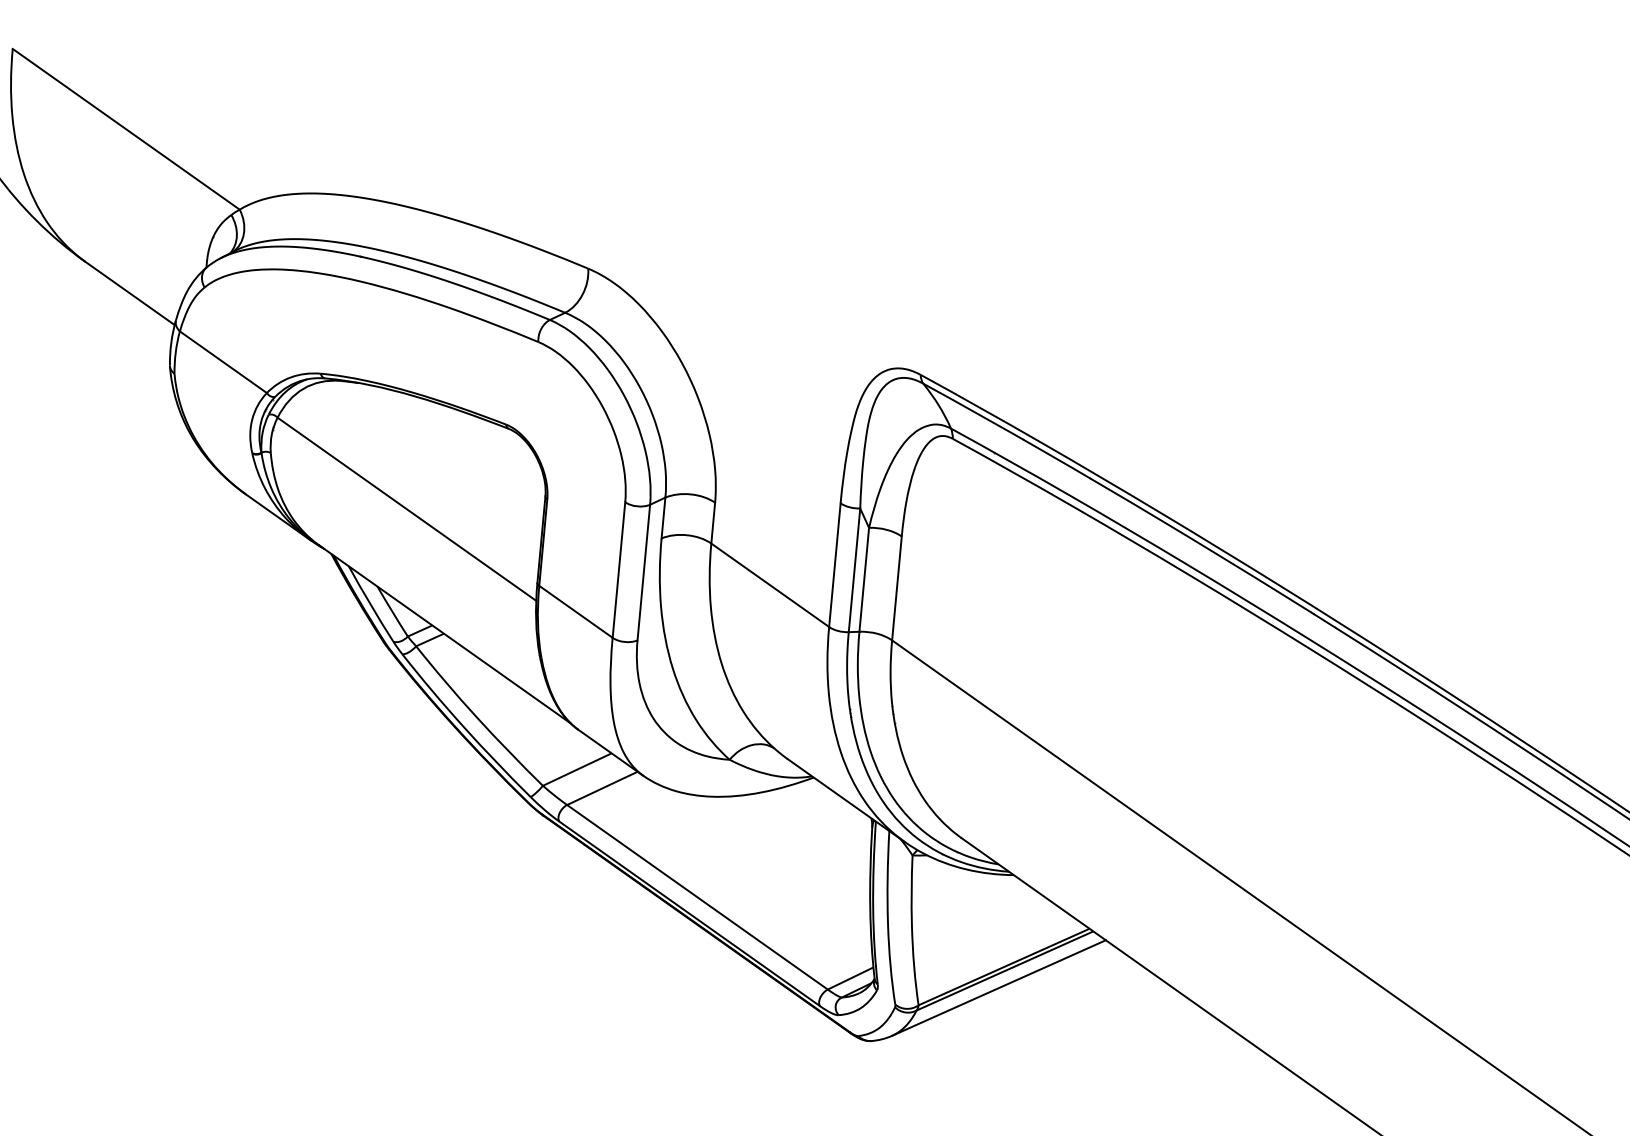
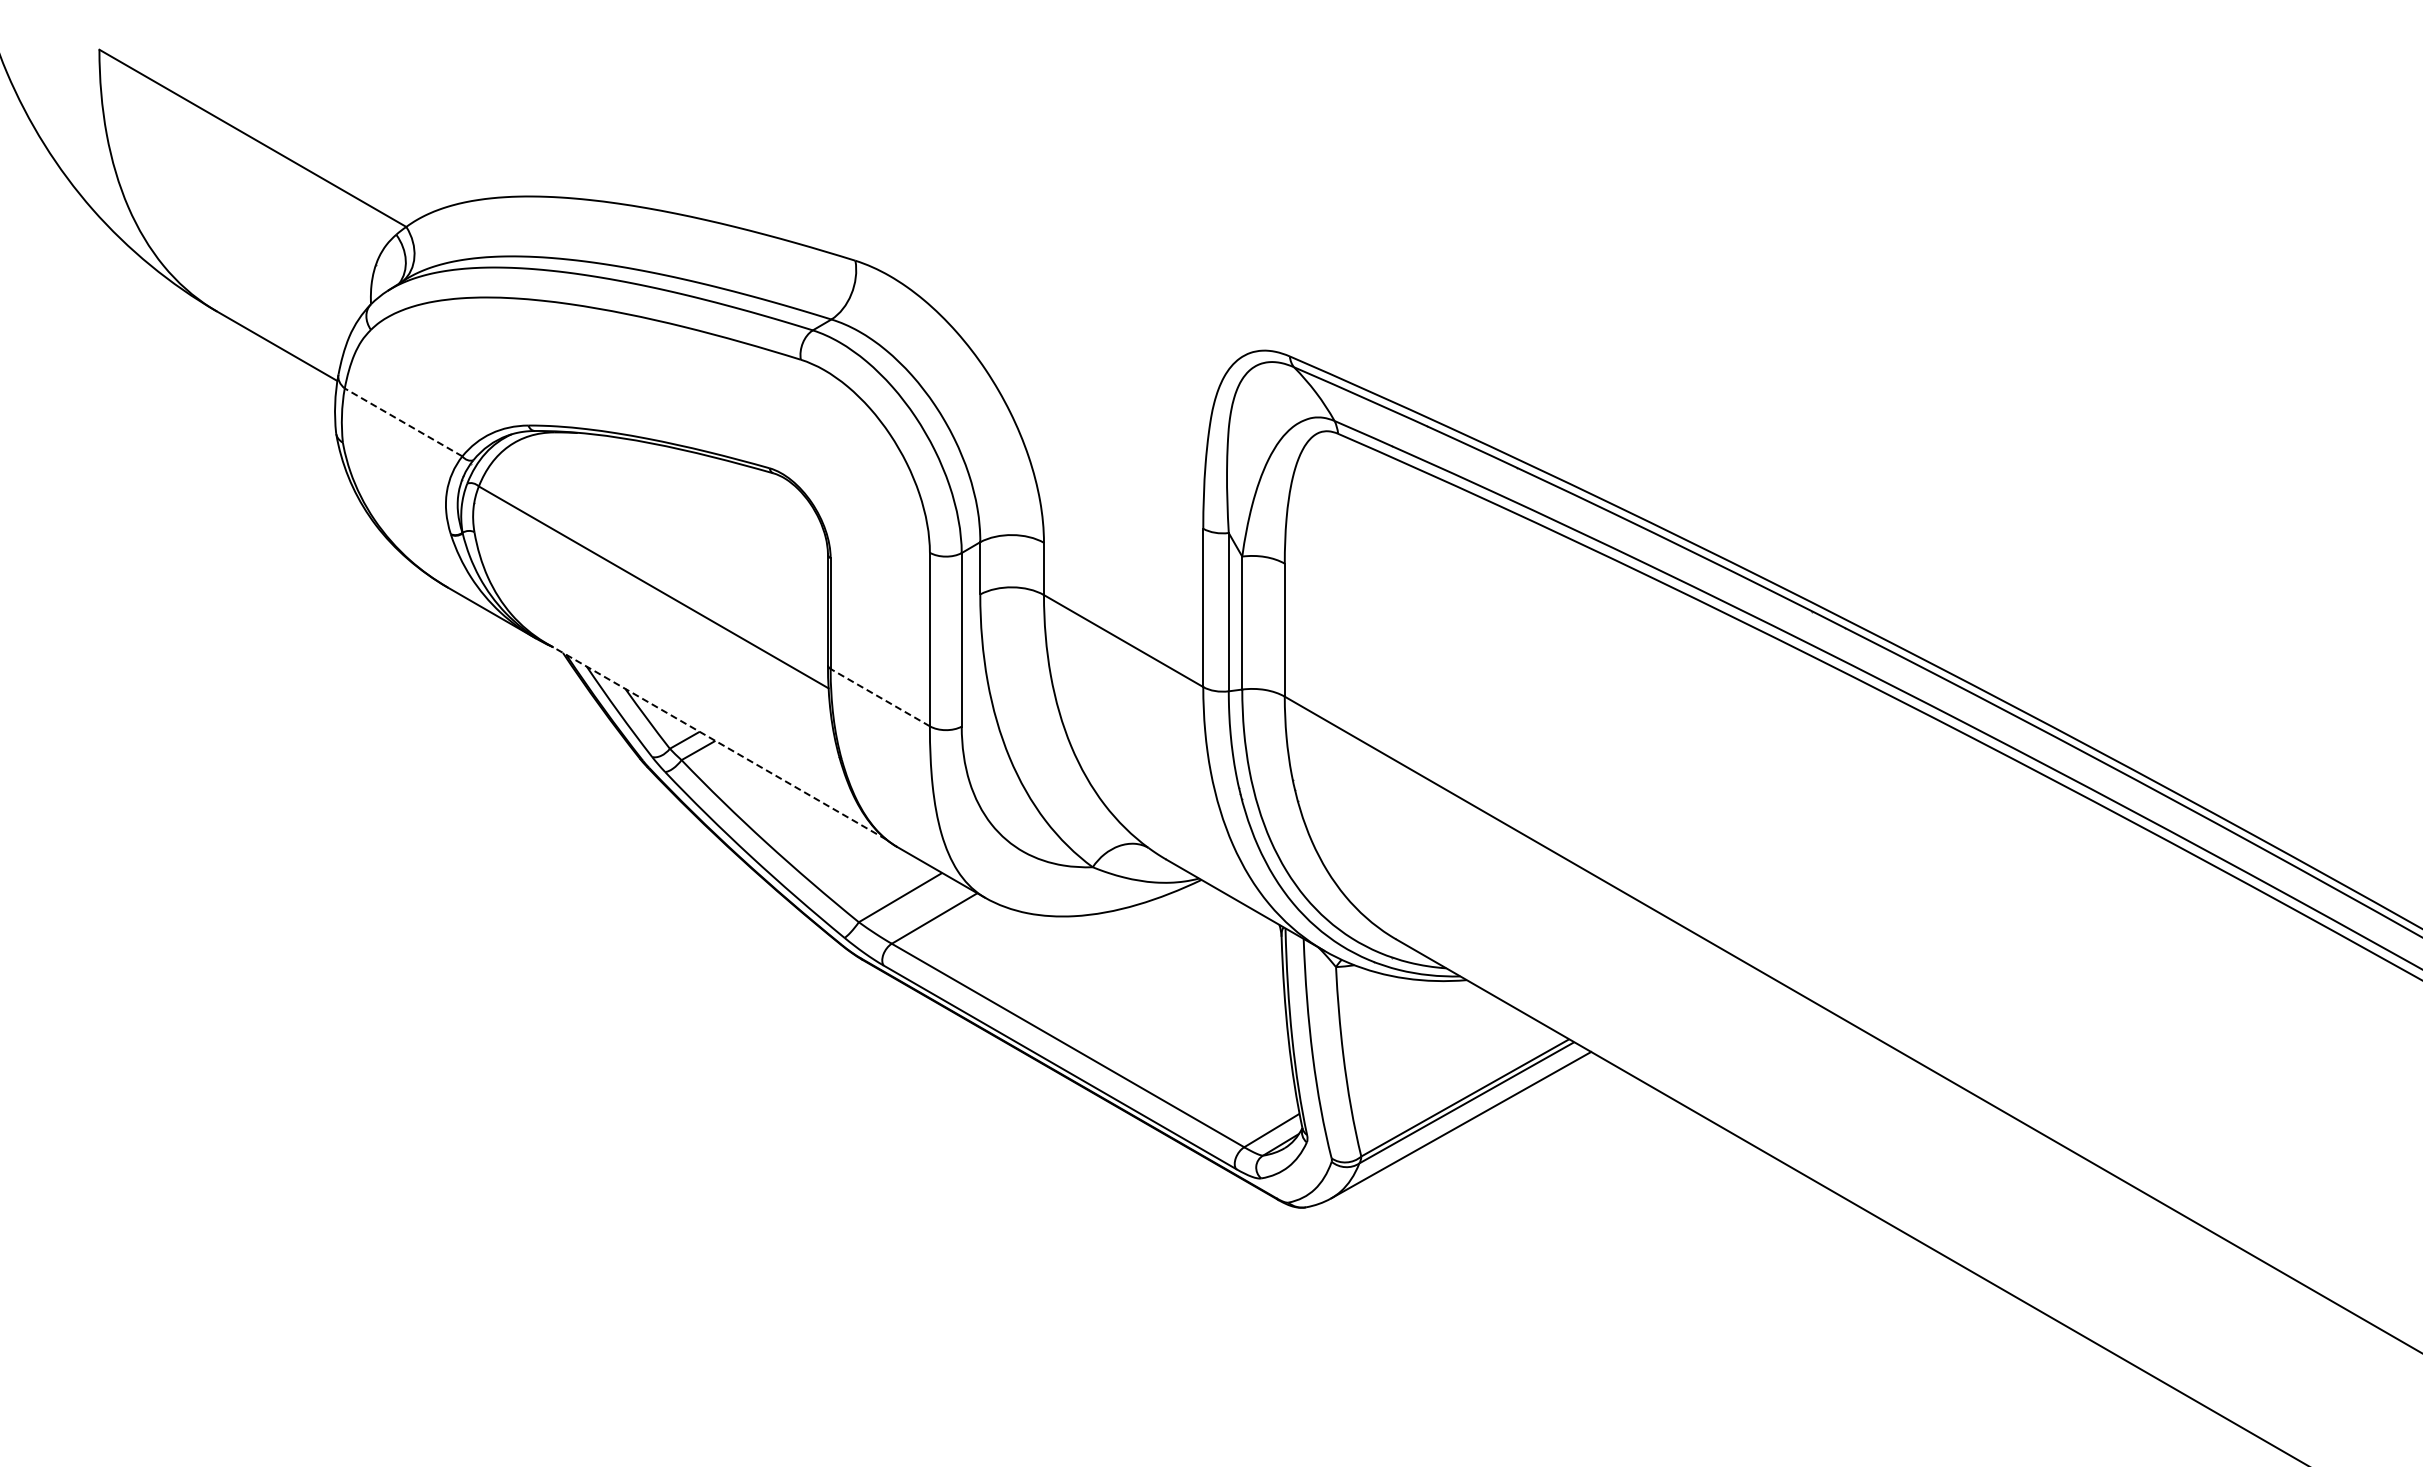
line: (223, 362) -> (403, 422), solid -> dashed
line: (575, 611) -> (879, 697), solid -> dashed
line: (444, 634) -> (716, 741), solid -> dashed

